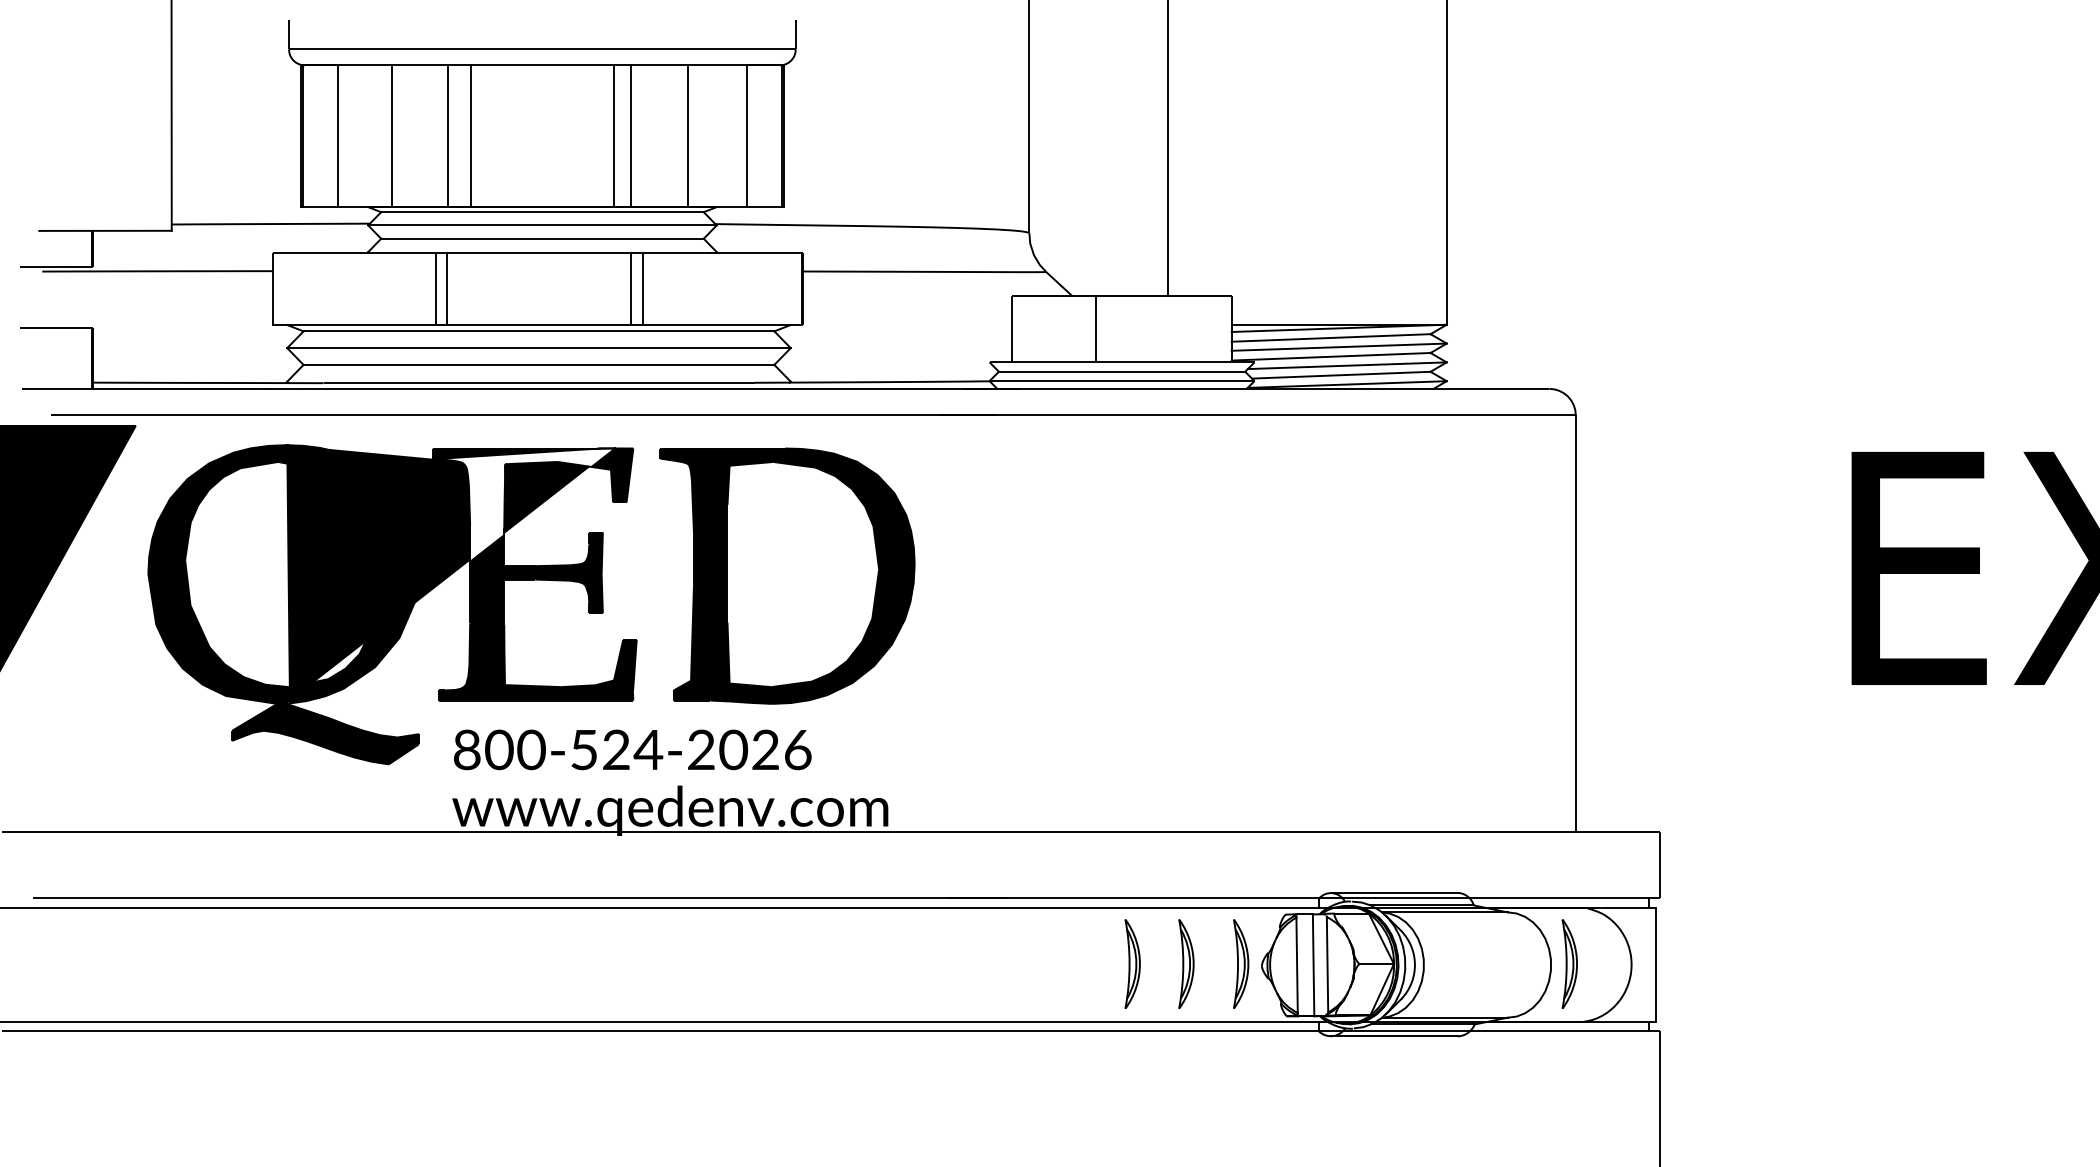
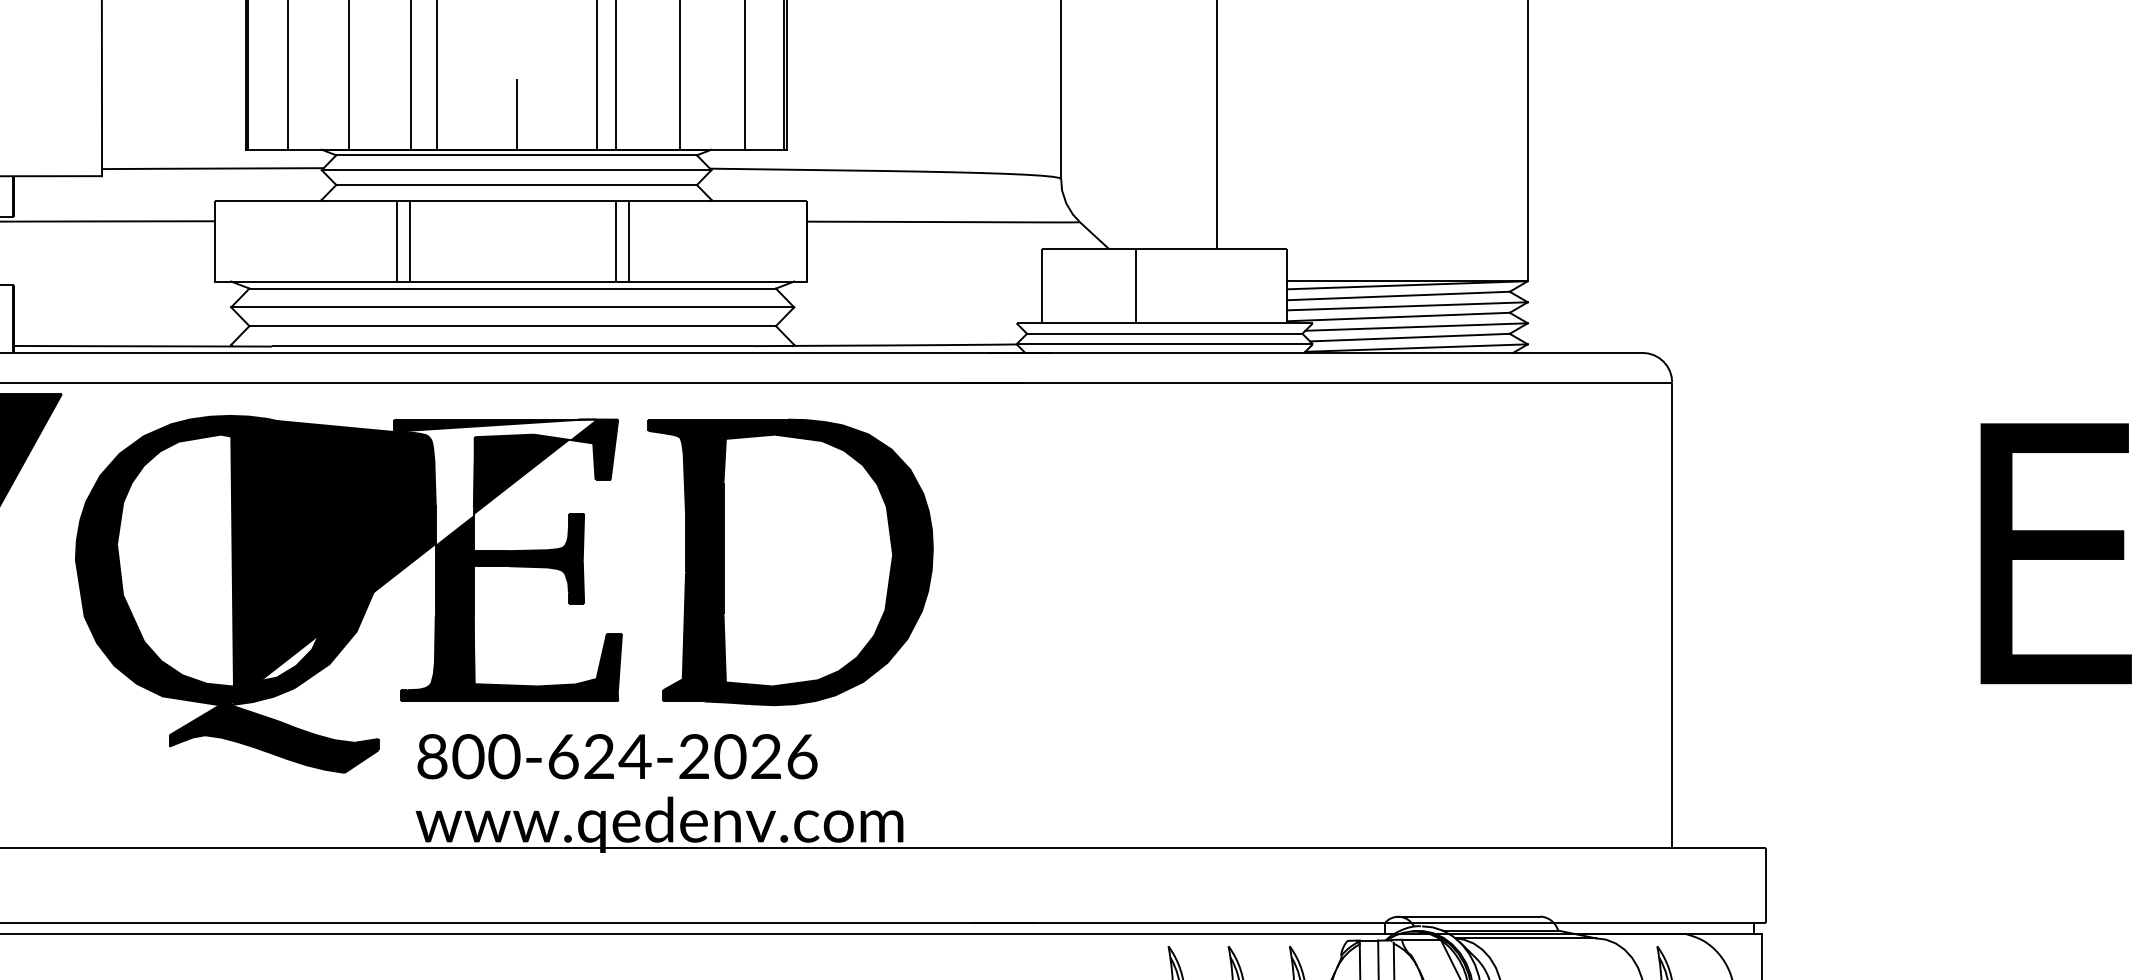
line: (542, 175) -> (516, 114), added
text: (584, 750) -> (563, 757), 800-524-2026 -> 800-624-2026

